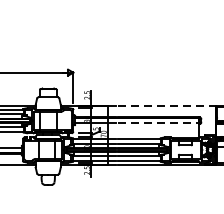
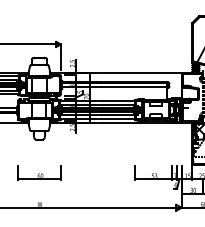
line: (167, 105) -> (140, 72), dashed -> solid
line: (158, 123) -> (133, 87), dashed -> solid

